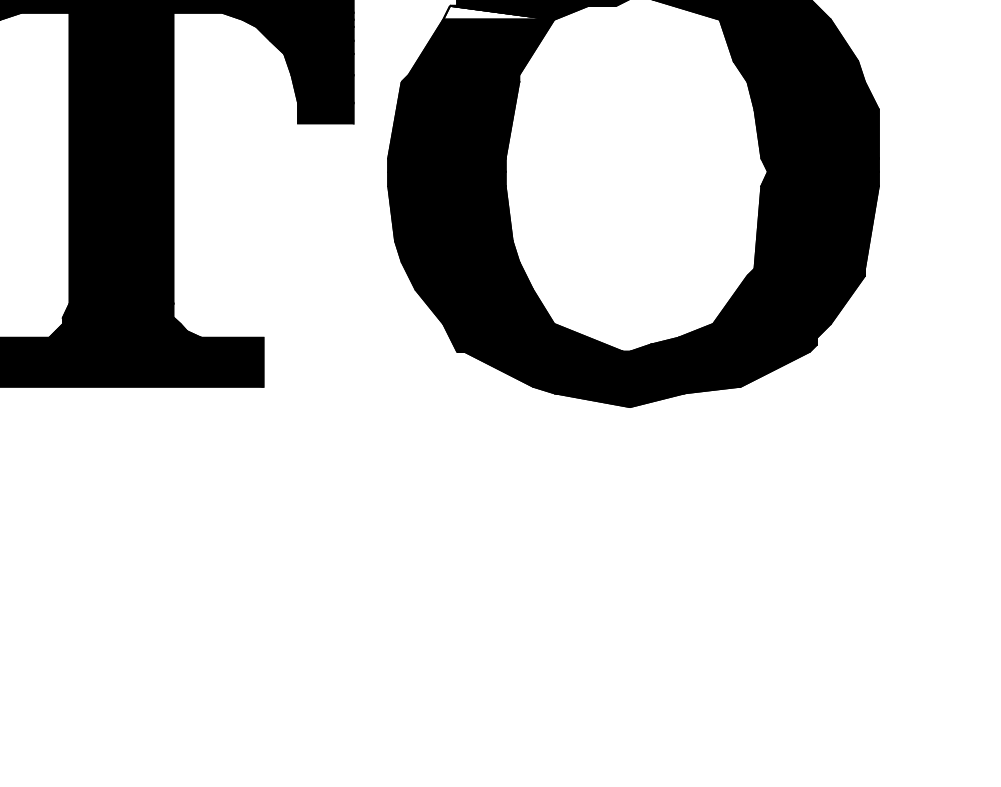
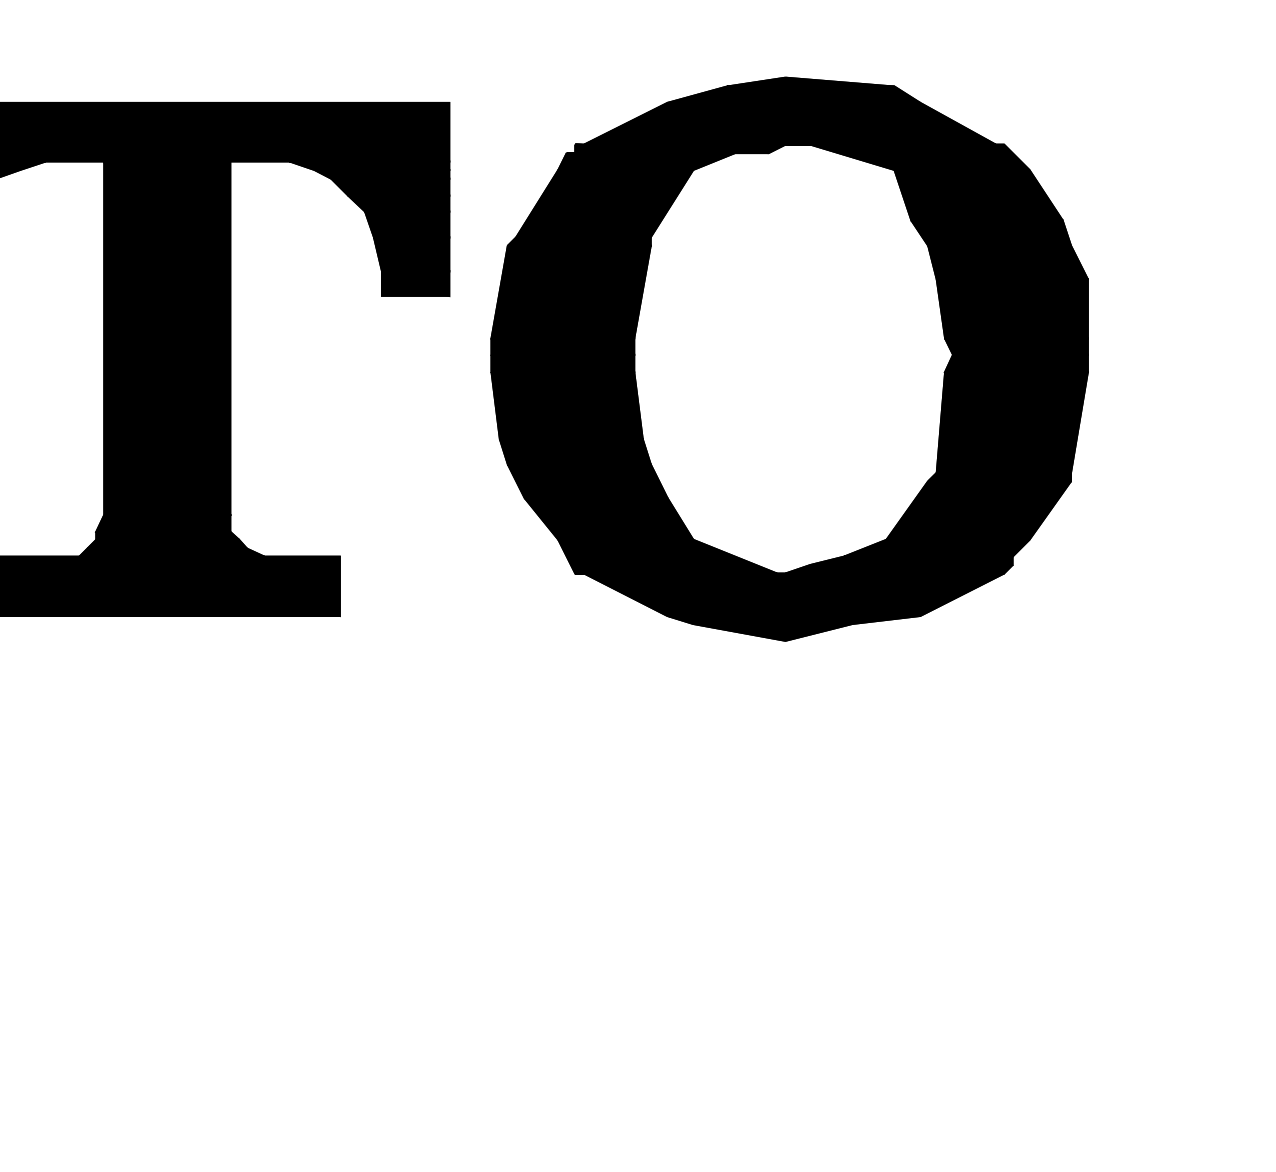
fill: (498, 12) -> (625, 161), added

